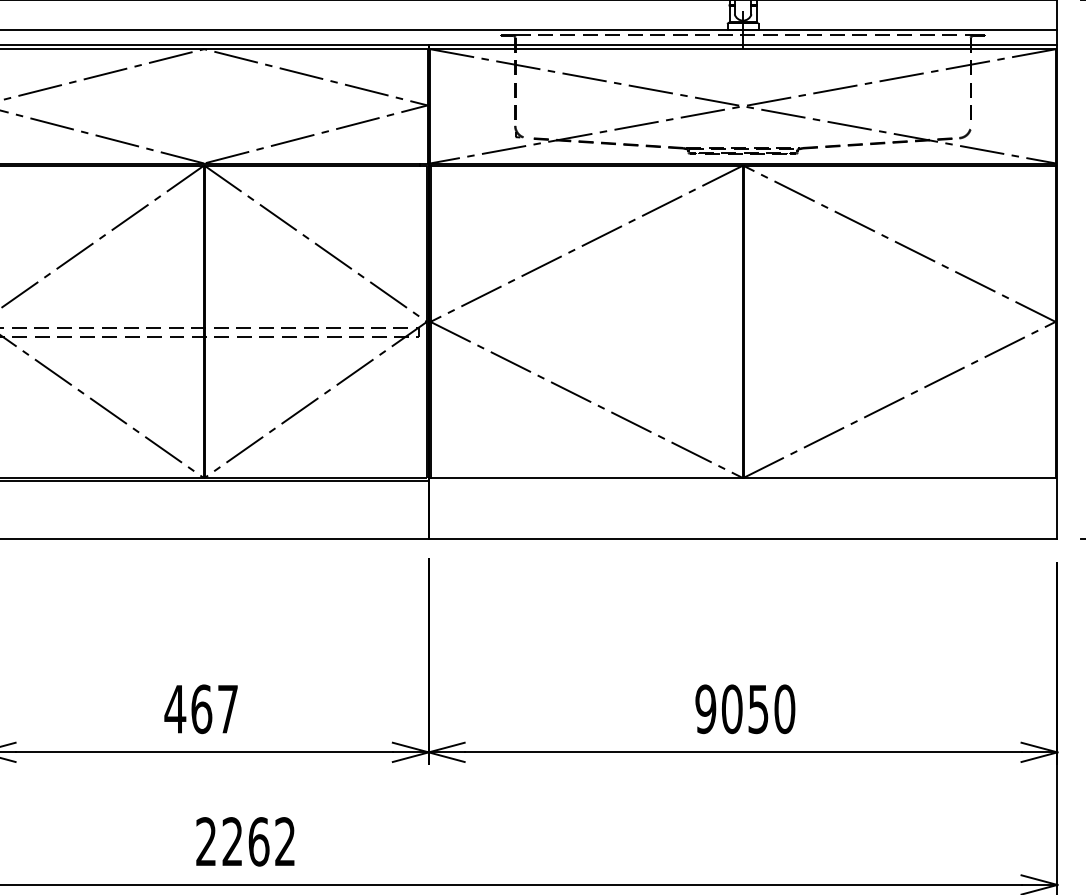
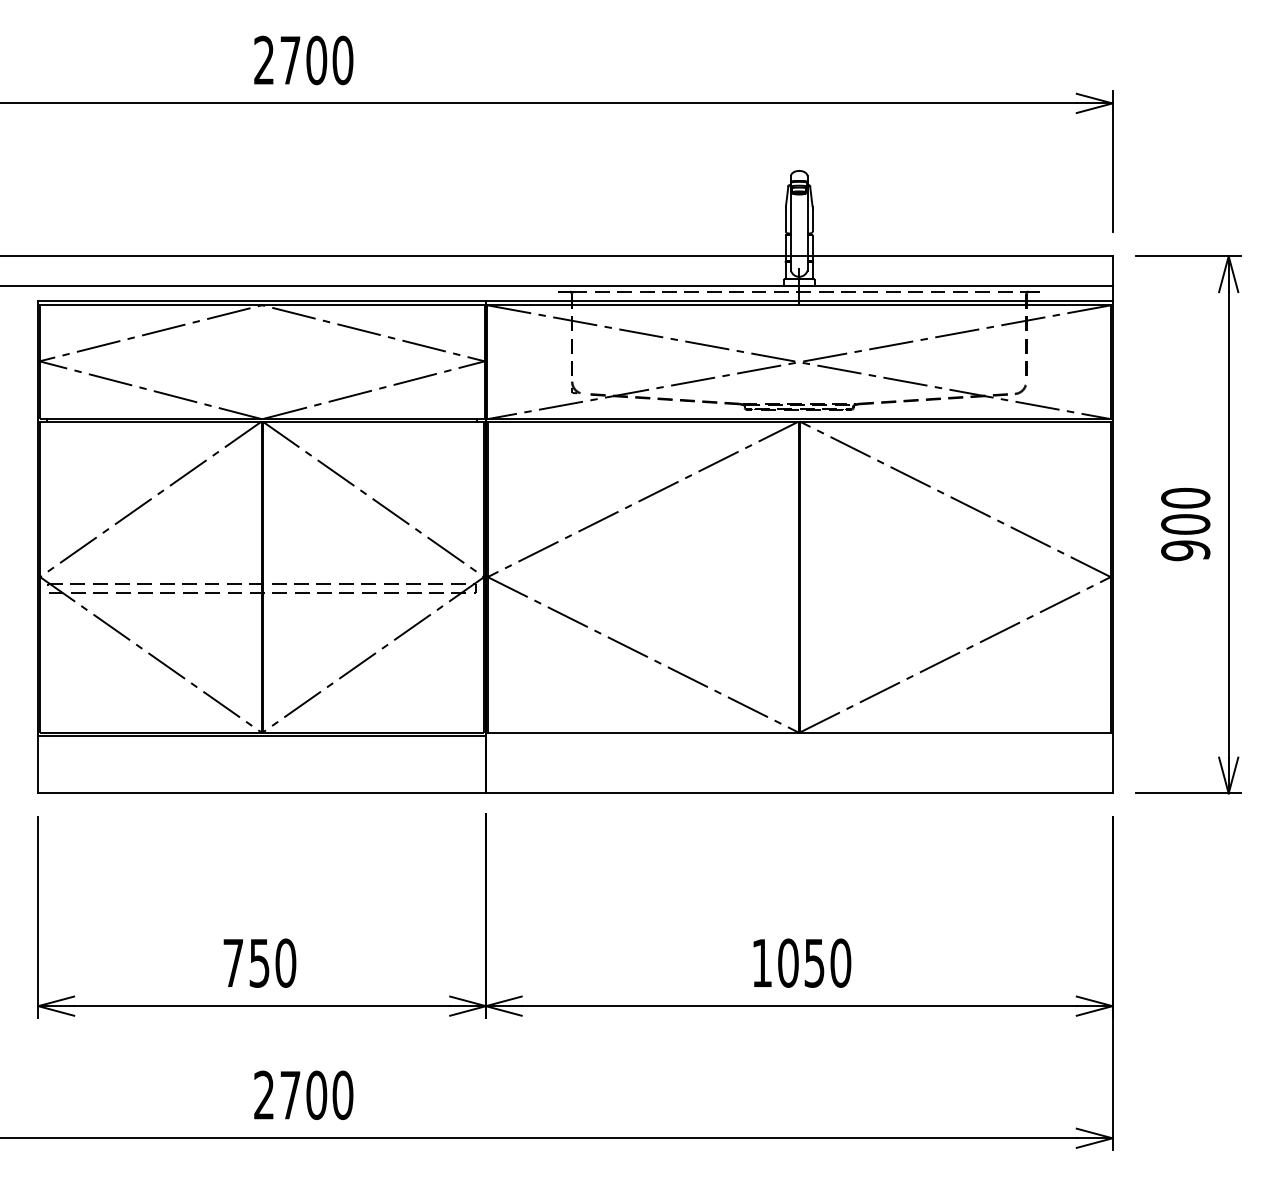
text: (201, 708) -> (259, 962), 467 -> 750
text: (705, 708) -> (761, 962), 9050 -> 1050
text: (258, 841) -> (316, 1094), 2262 -> 2700

